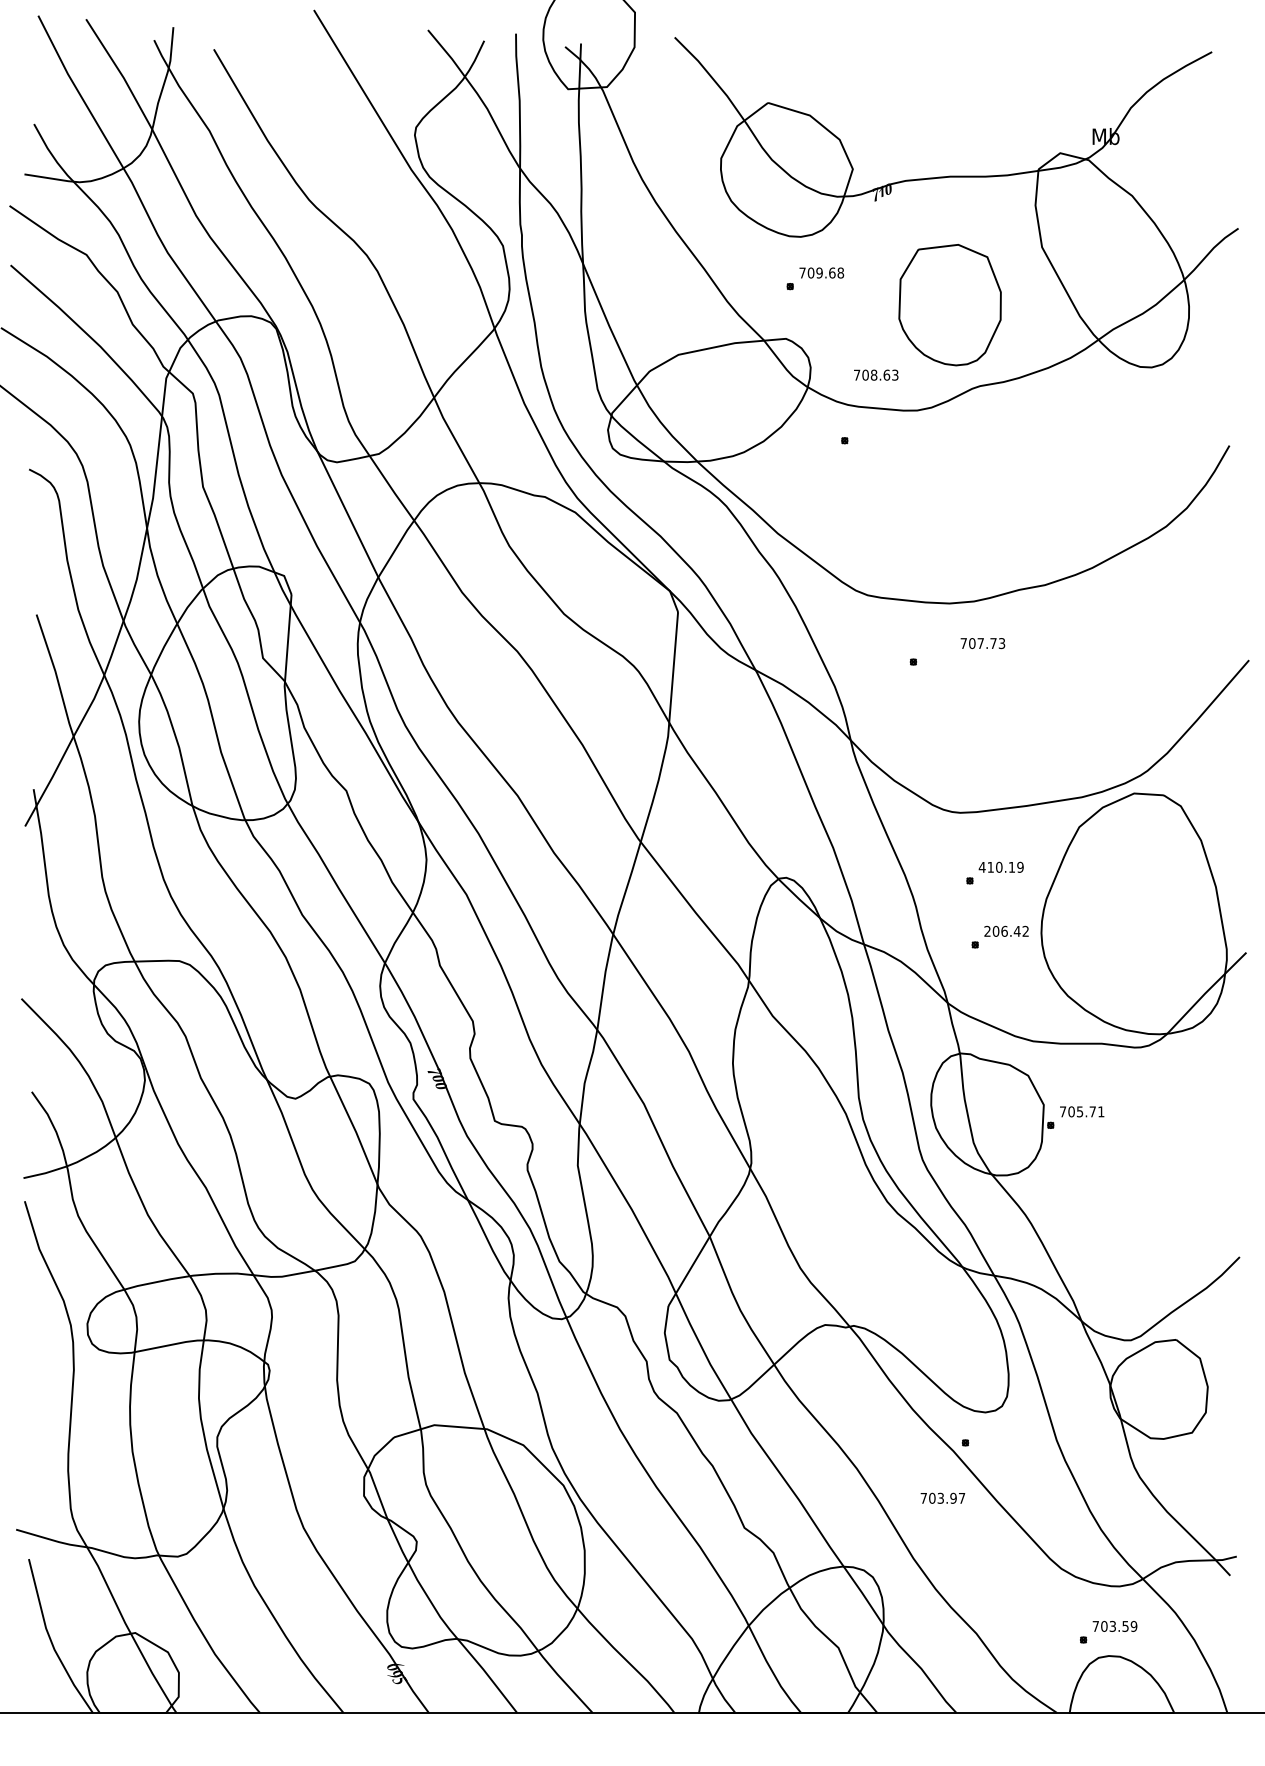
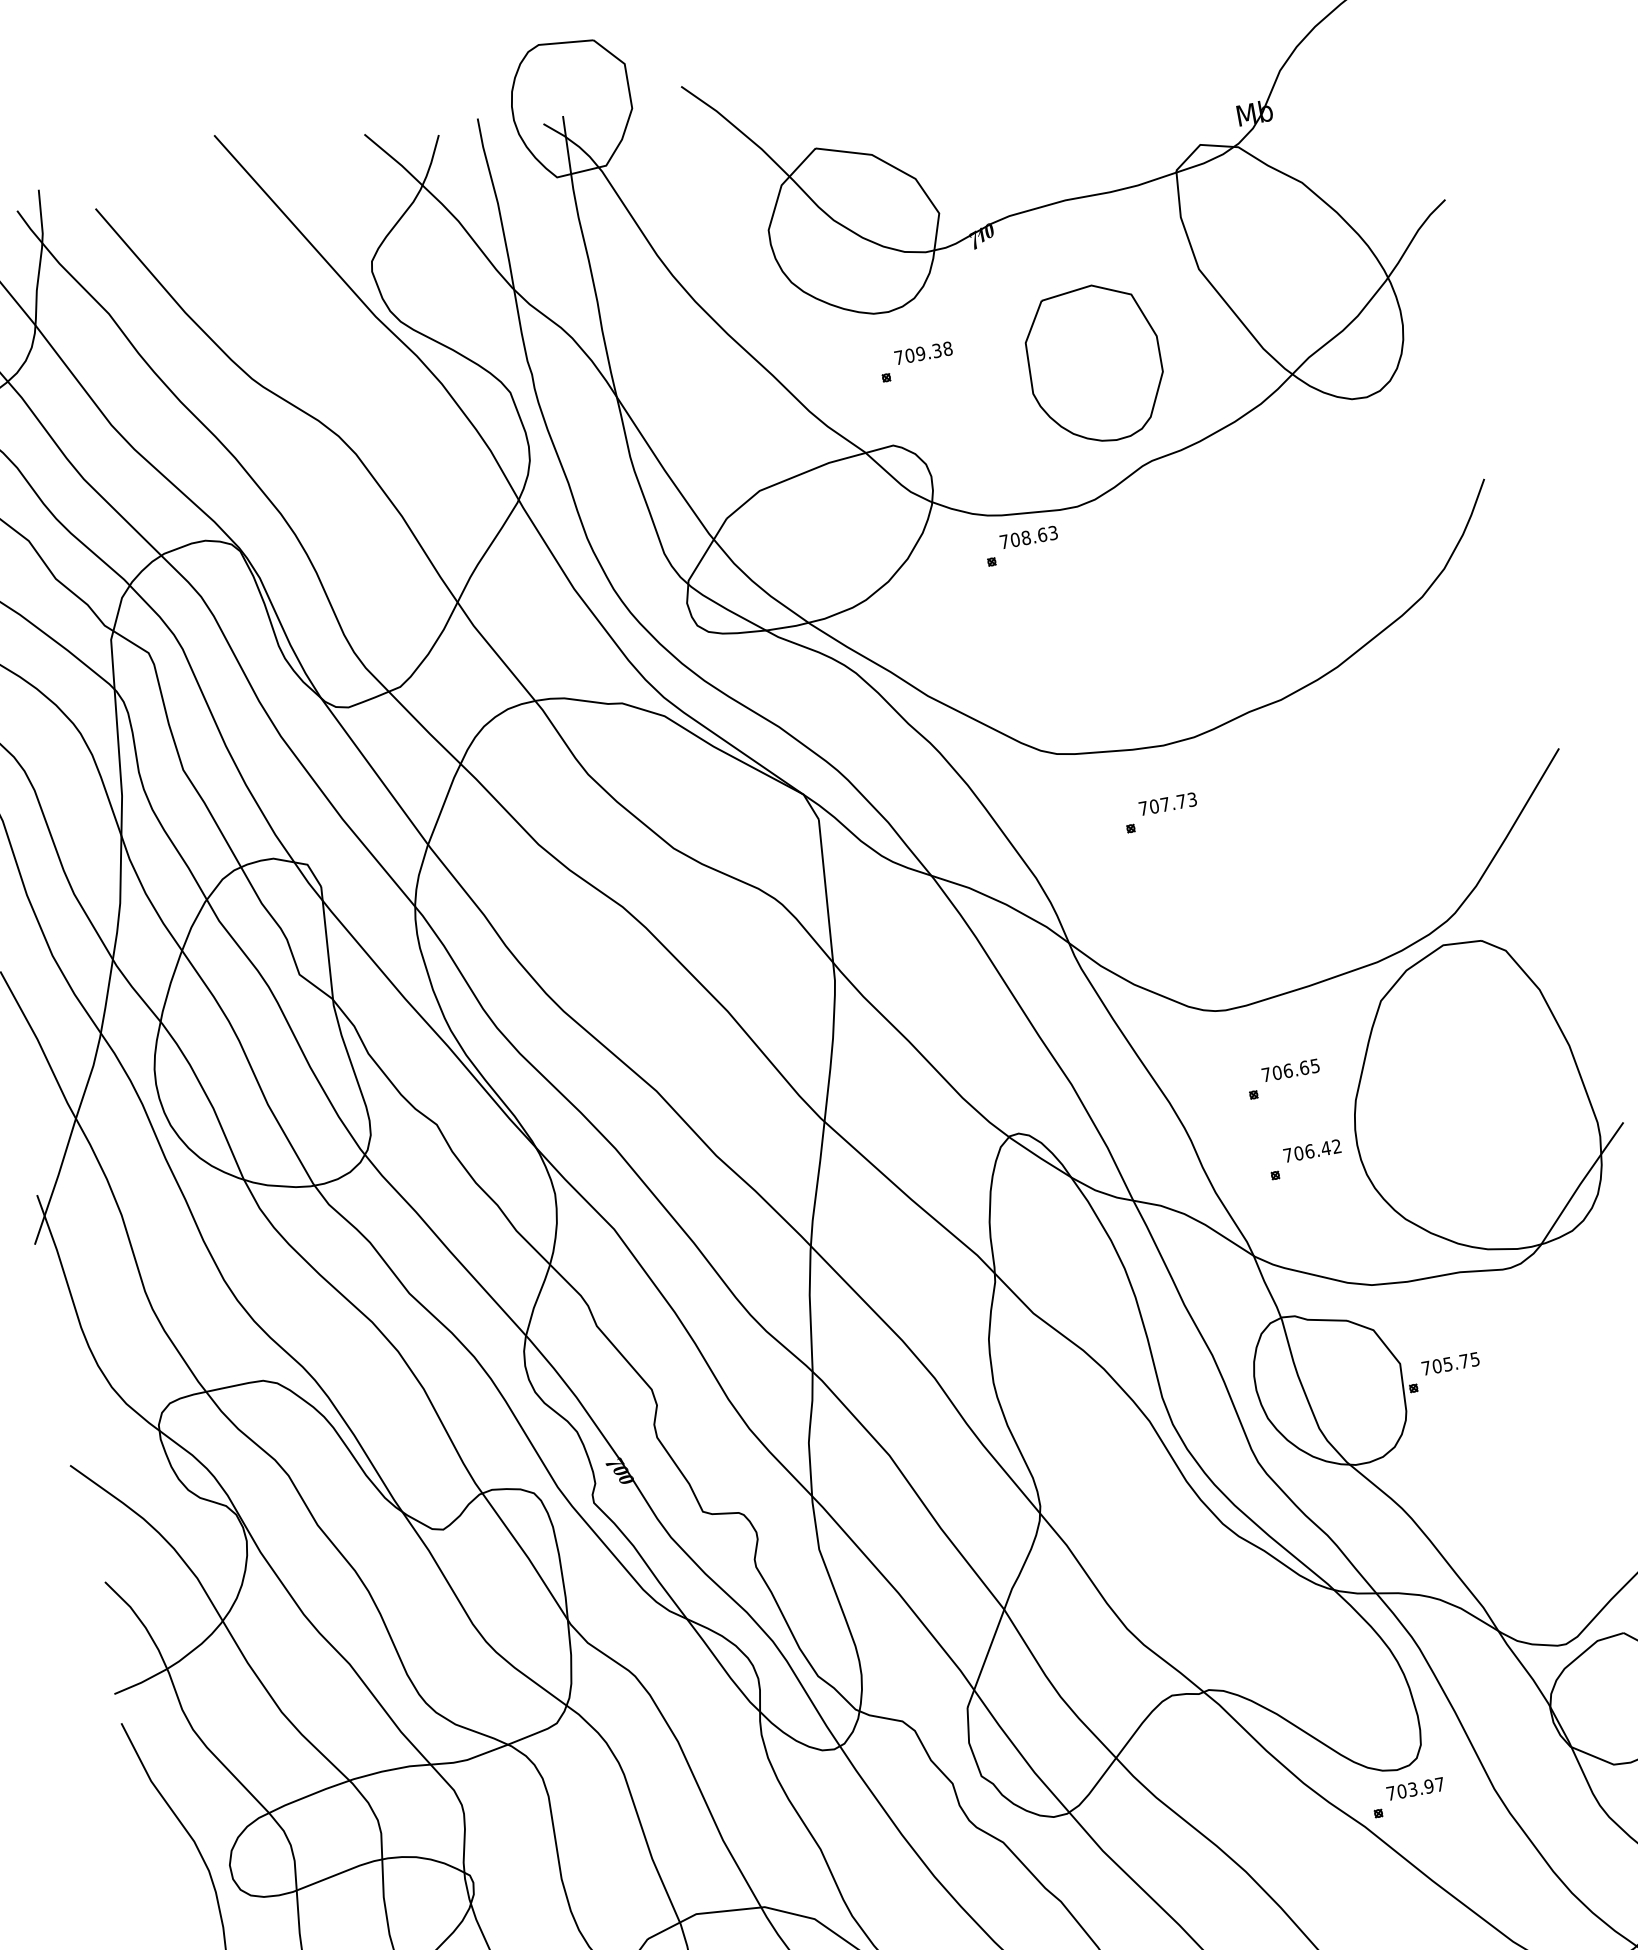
text: (832, 272) -> (937, 350), 709.68 -> 709.38
text: (876, 374) -> (1029, 536), moved
text: (982, 643) -> (1167, 804), moved
text: (1000, 866) -> (1289, 1069), 410.19 -> 706.65
text: (987, 930) -> (1287, 1154), 206.42 -> 706.42
text: (1101, 1111) -> (1475, 1358), 705.71 -> 705.75
text: (942, 1497) -> (1414, 1787), moved

